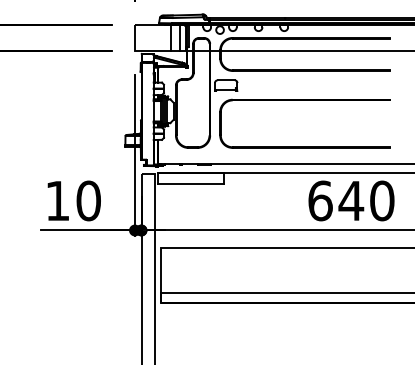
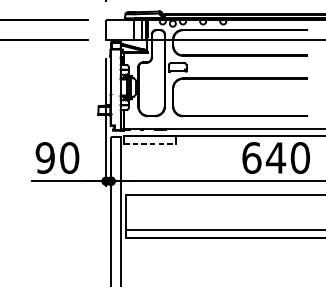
line: (190, 183) -> (149, 144), solid -> dashed
text: (57, 200) -> (45, 157), 10 -> 90

